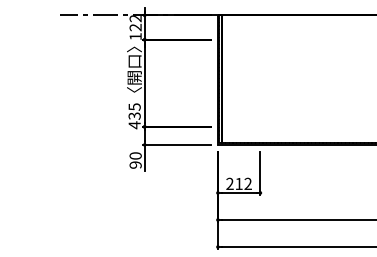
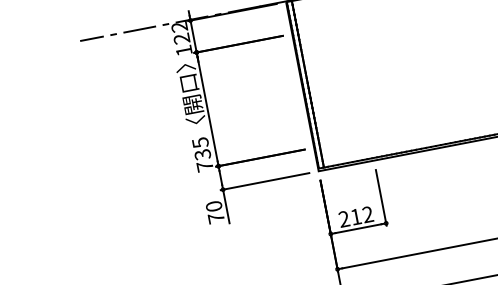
text: (134, 125) -> (204, 166), 435 -> 735
text: (135, 164) -> (216, 217), 90 -> 70

